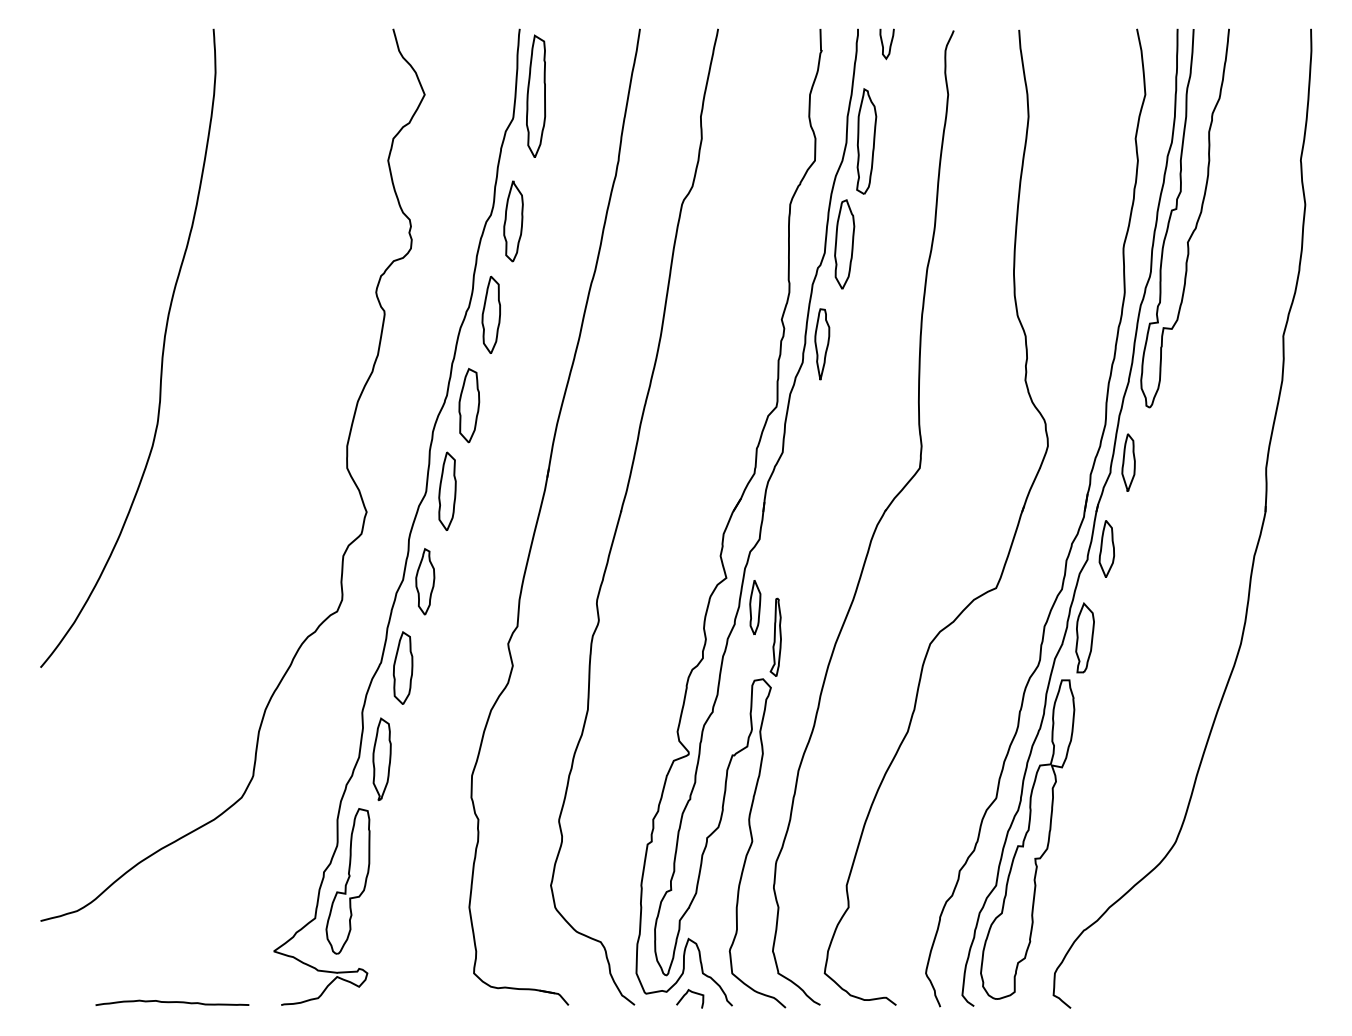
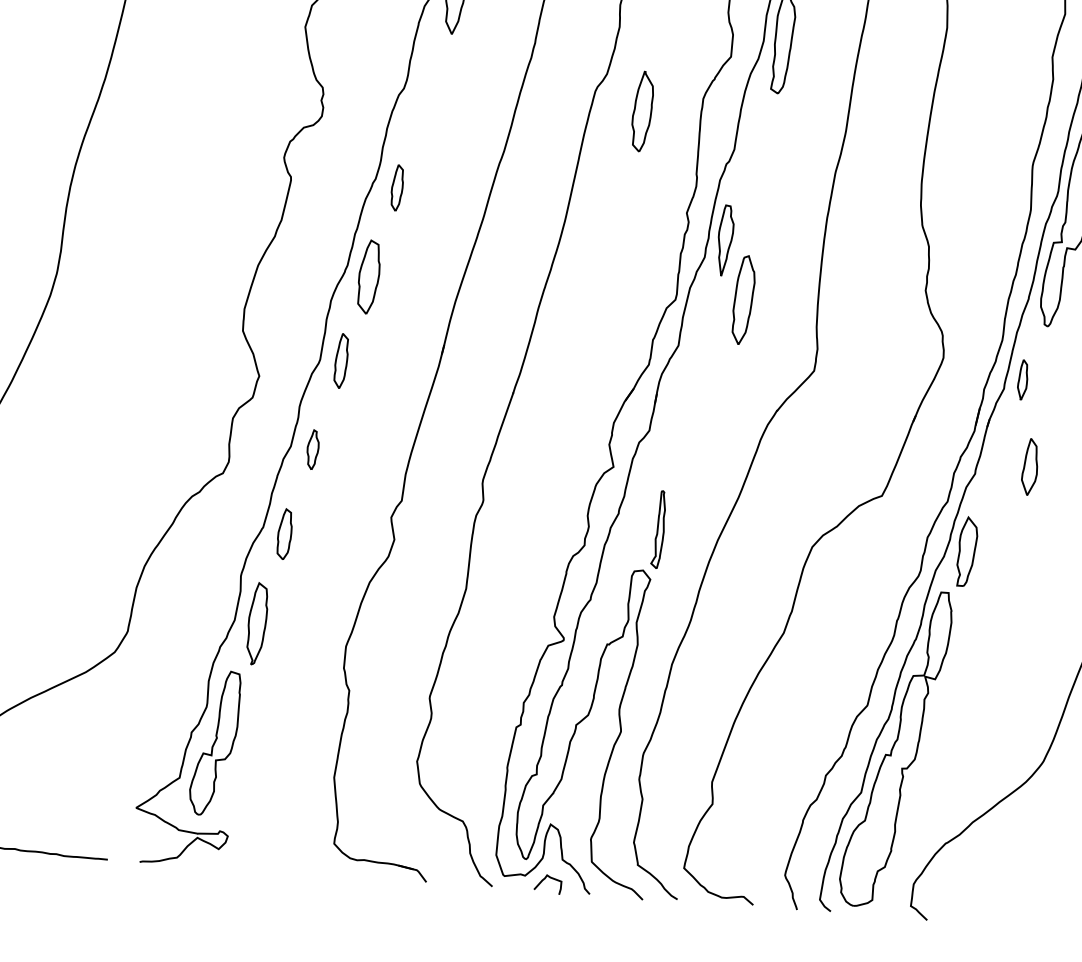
part: (513, 221) -> (642, 111), moved
part: (844, 244) -> (743, 300), moved
part: (490, 314) -> (396, 187), size x0.6
part: (1128, 462) -> (1022, 379), size x0.7
part: (447, 490) -> (341, 360), size x0.7
part: (1106, 548) -> (1029, 466), moved
part: (425, 581) -> (313, 449), size x0.6
part: (755, 607) -> (640, 498), removed
part: (402, 667) -> (284, 533), size x0.7

